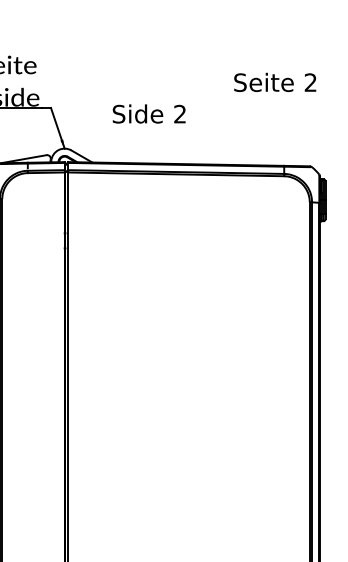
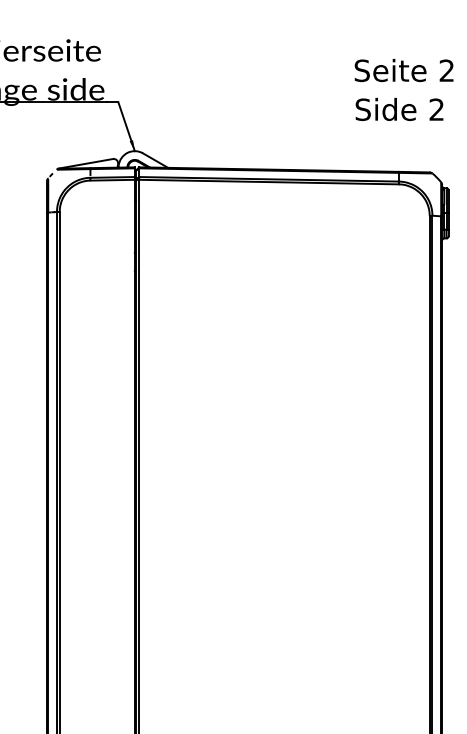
text: (274, 82) -> (403, 70), moved
text: (149, 114) -> (399, 109), moved

